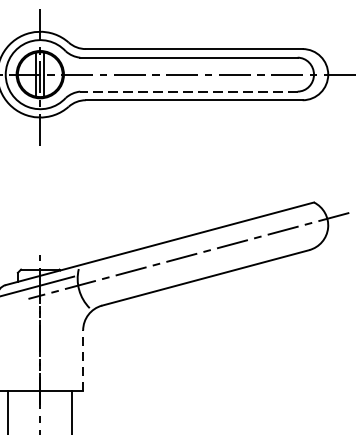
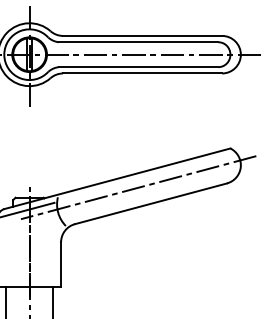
line: (188, 92) -> (138, 67), dashed -> solid
line: (83, 360) -> (61, 264), dashed -> solid

